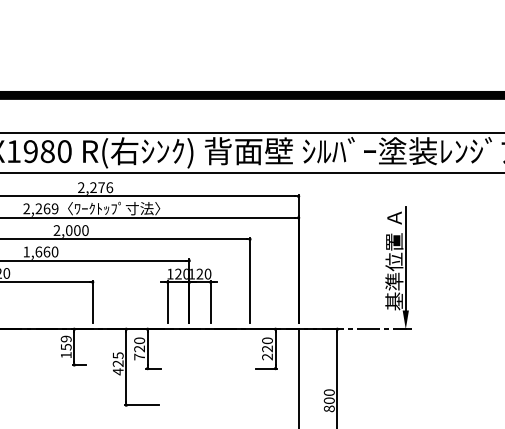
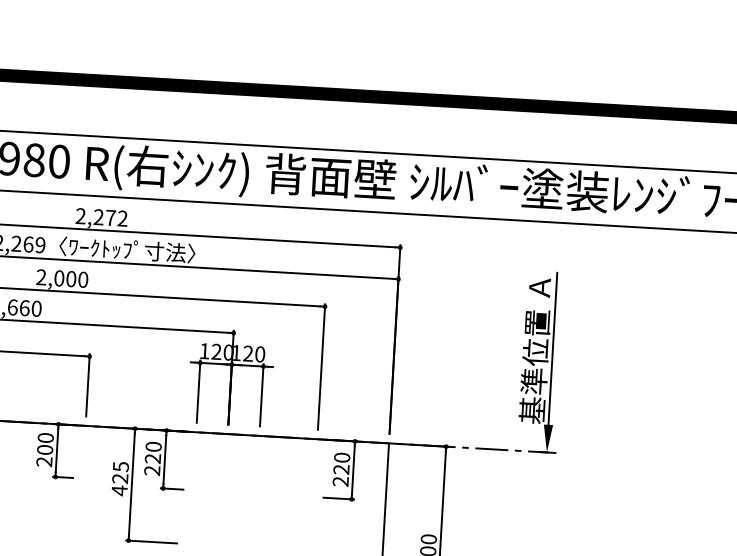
text: (109, 187) -> (122, 218), 2,276 -> 2,272
text: (65, 346) -> (44, 448), 159 -> 200
text: (139, 356) -> (152, 469), 720 -> 220

